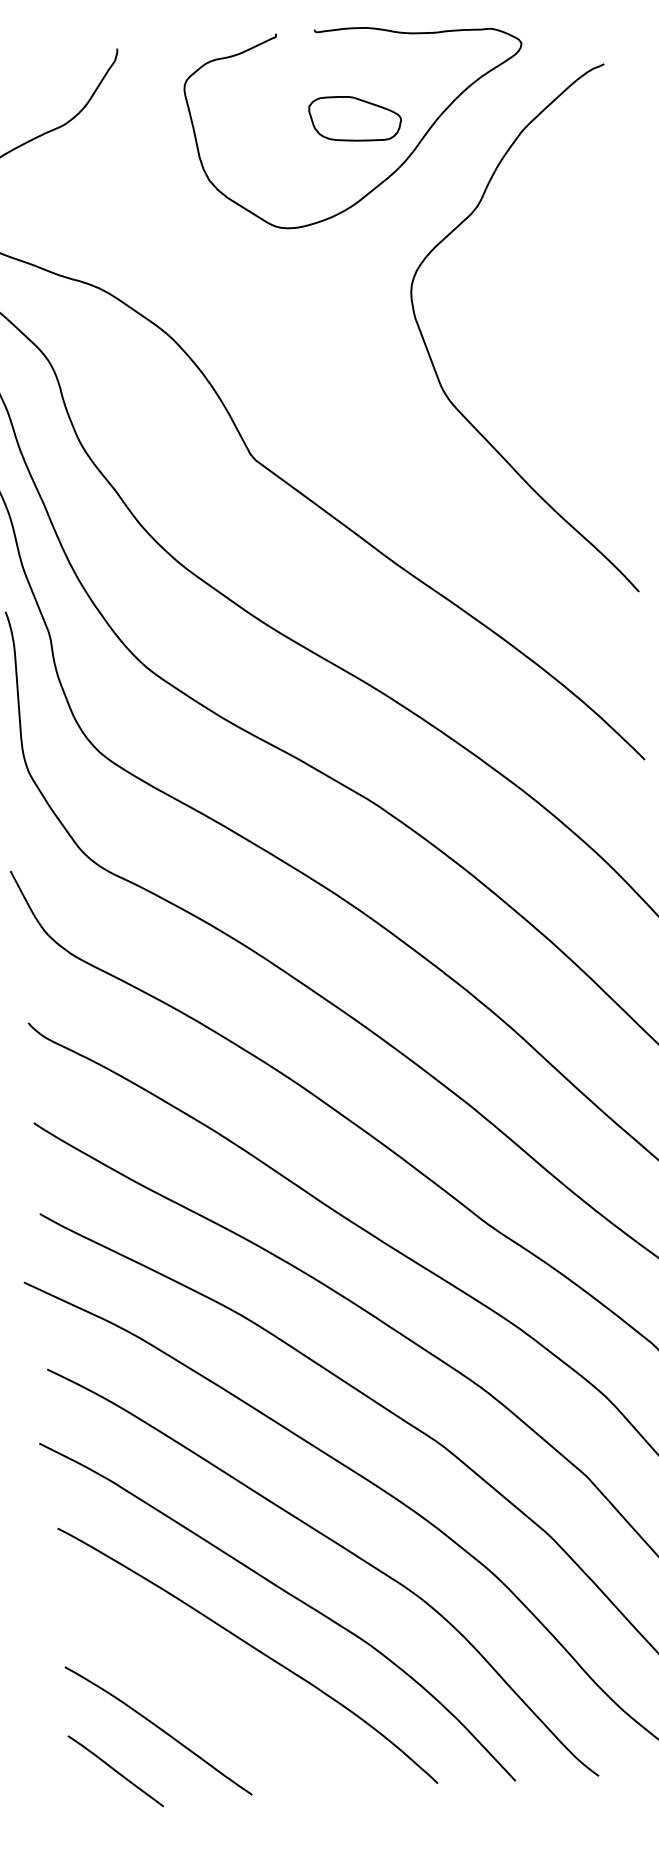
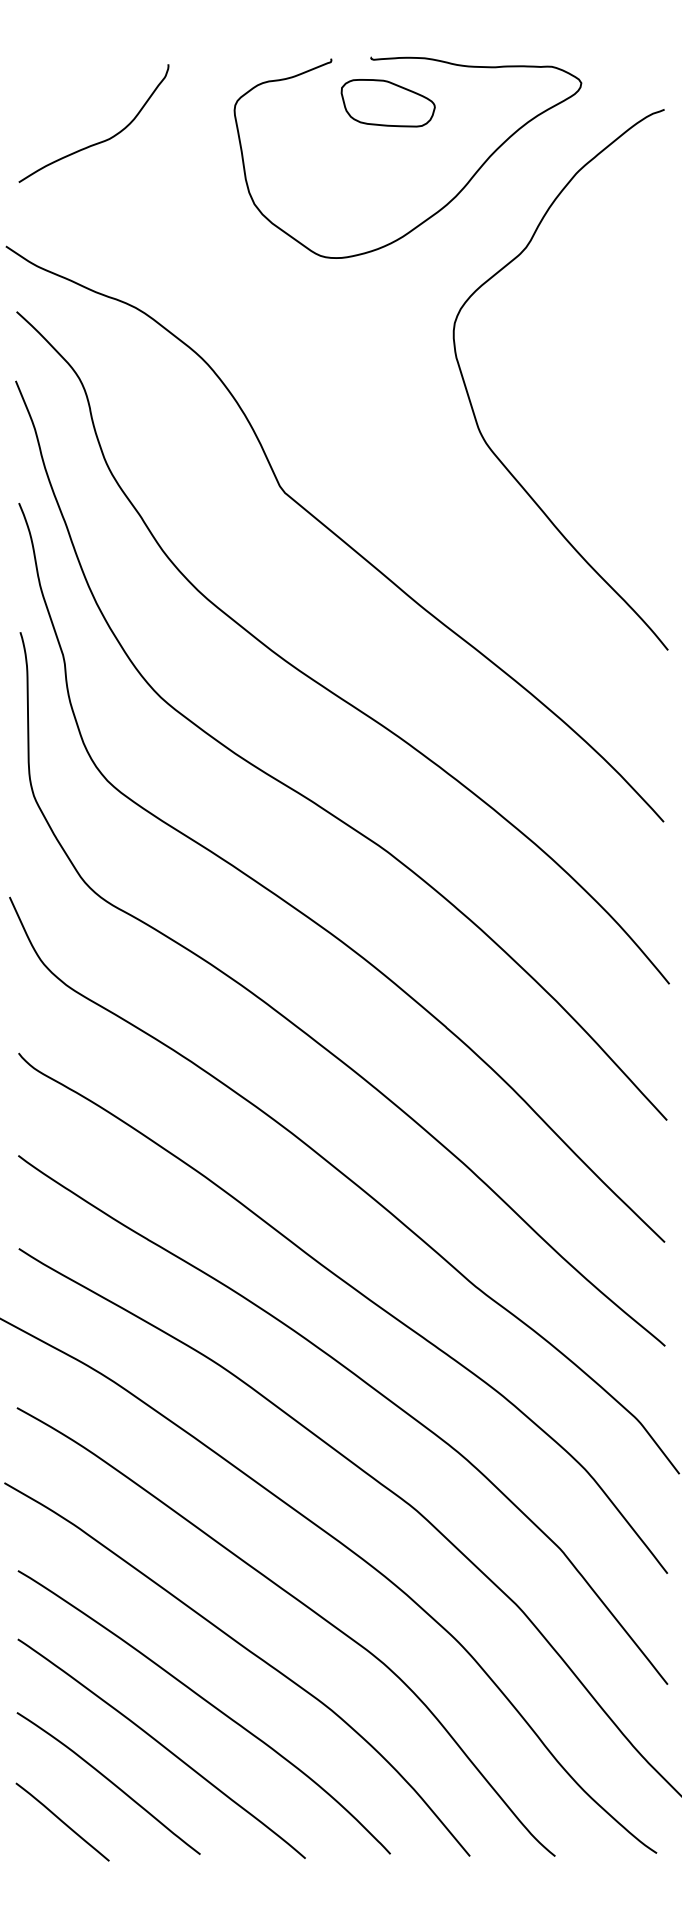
part: (354, 119) -> (387, 103), moved
curve: (208, 1691) -> (162, 1746), added

